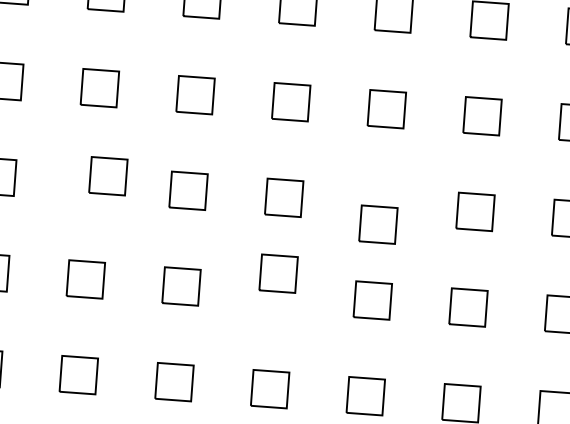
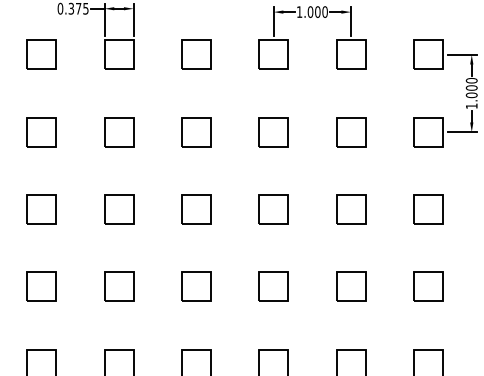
part: (107, 176) -> (41, 209), moved
part: (378, 224) -> (273, 209), moved
part: (278, 273) -> (196, 286), moved

